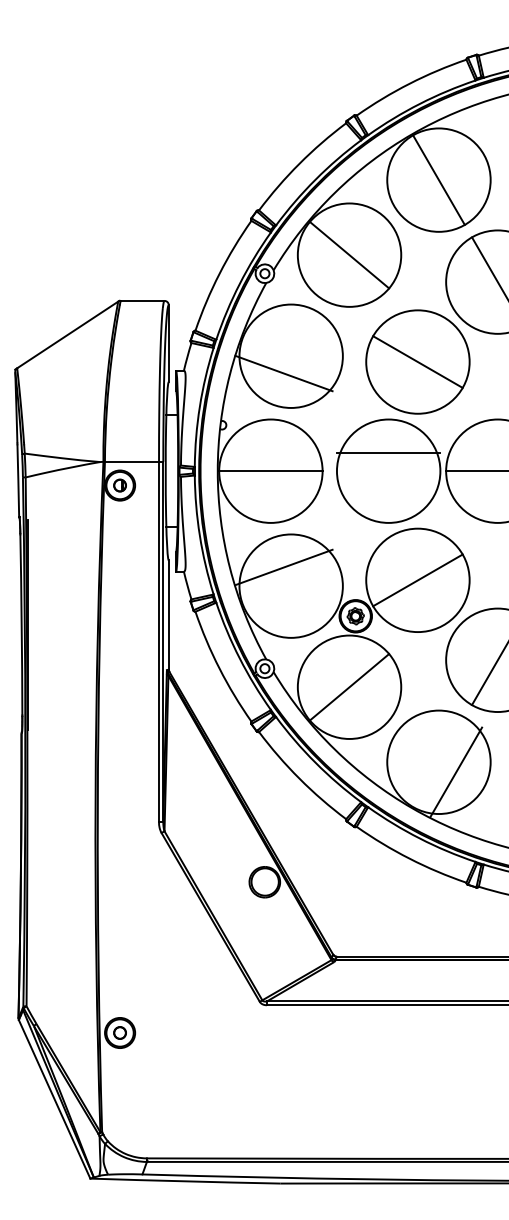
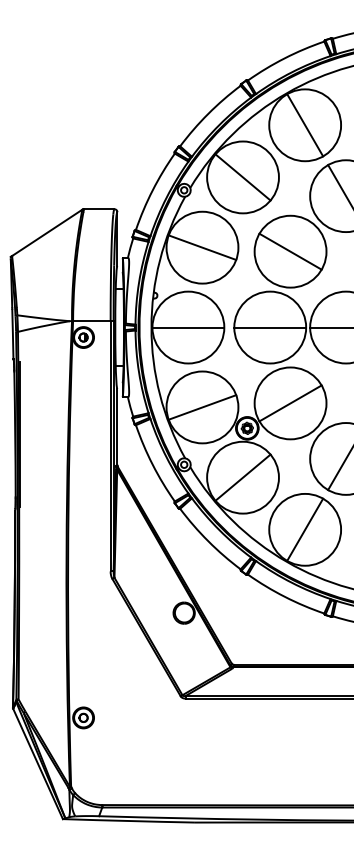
line: (284, 373) -> (202, 247), moved
line: (389, 452) -> (270, 327), moved
line: (284, 567) -> (202, 407), moved
line: (456, 771) -> (305, 529), moved

